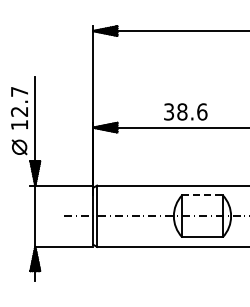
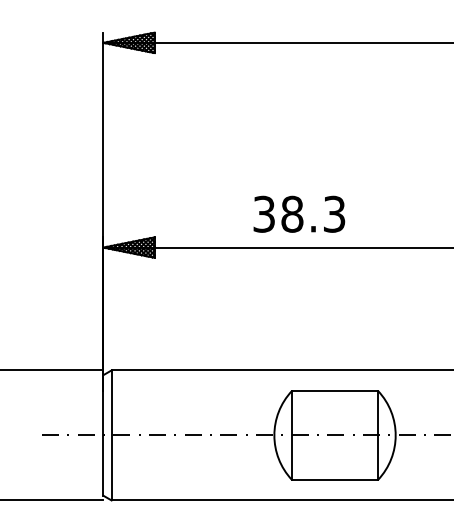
text: (202, 111) -> (335, 213), 38.6 -> 38.3
line: (203, 195) -> (337, 391), dashed -> solid

